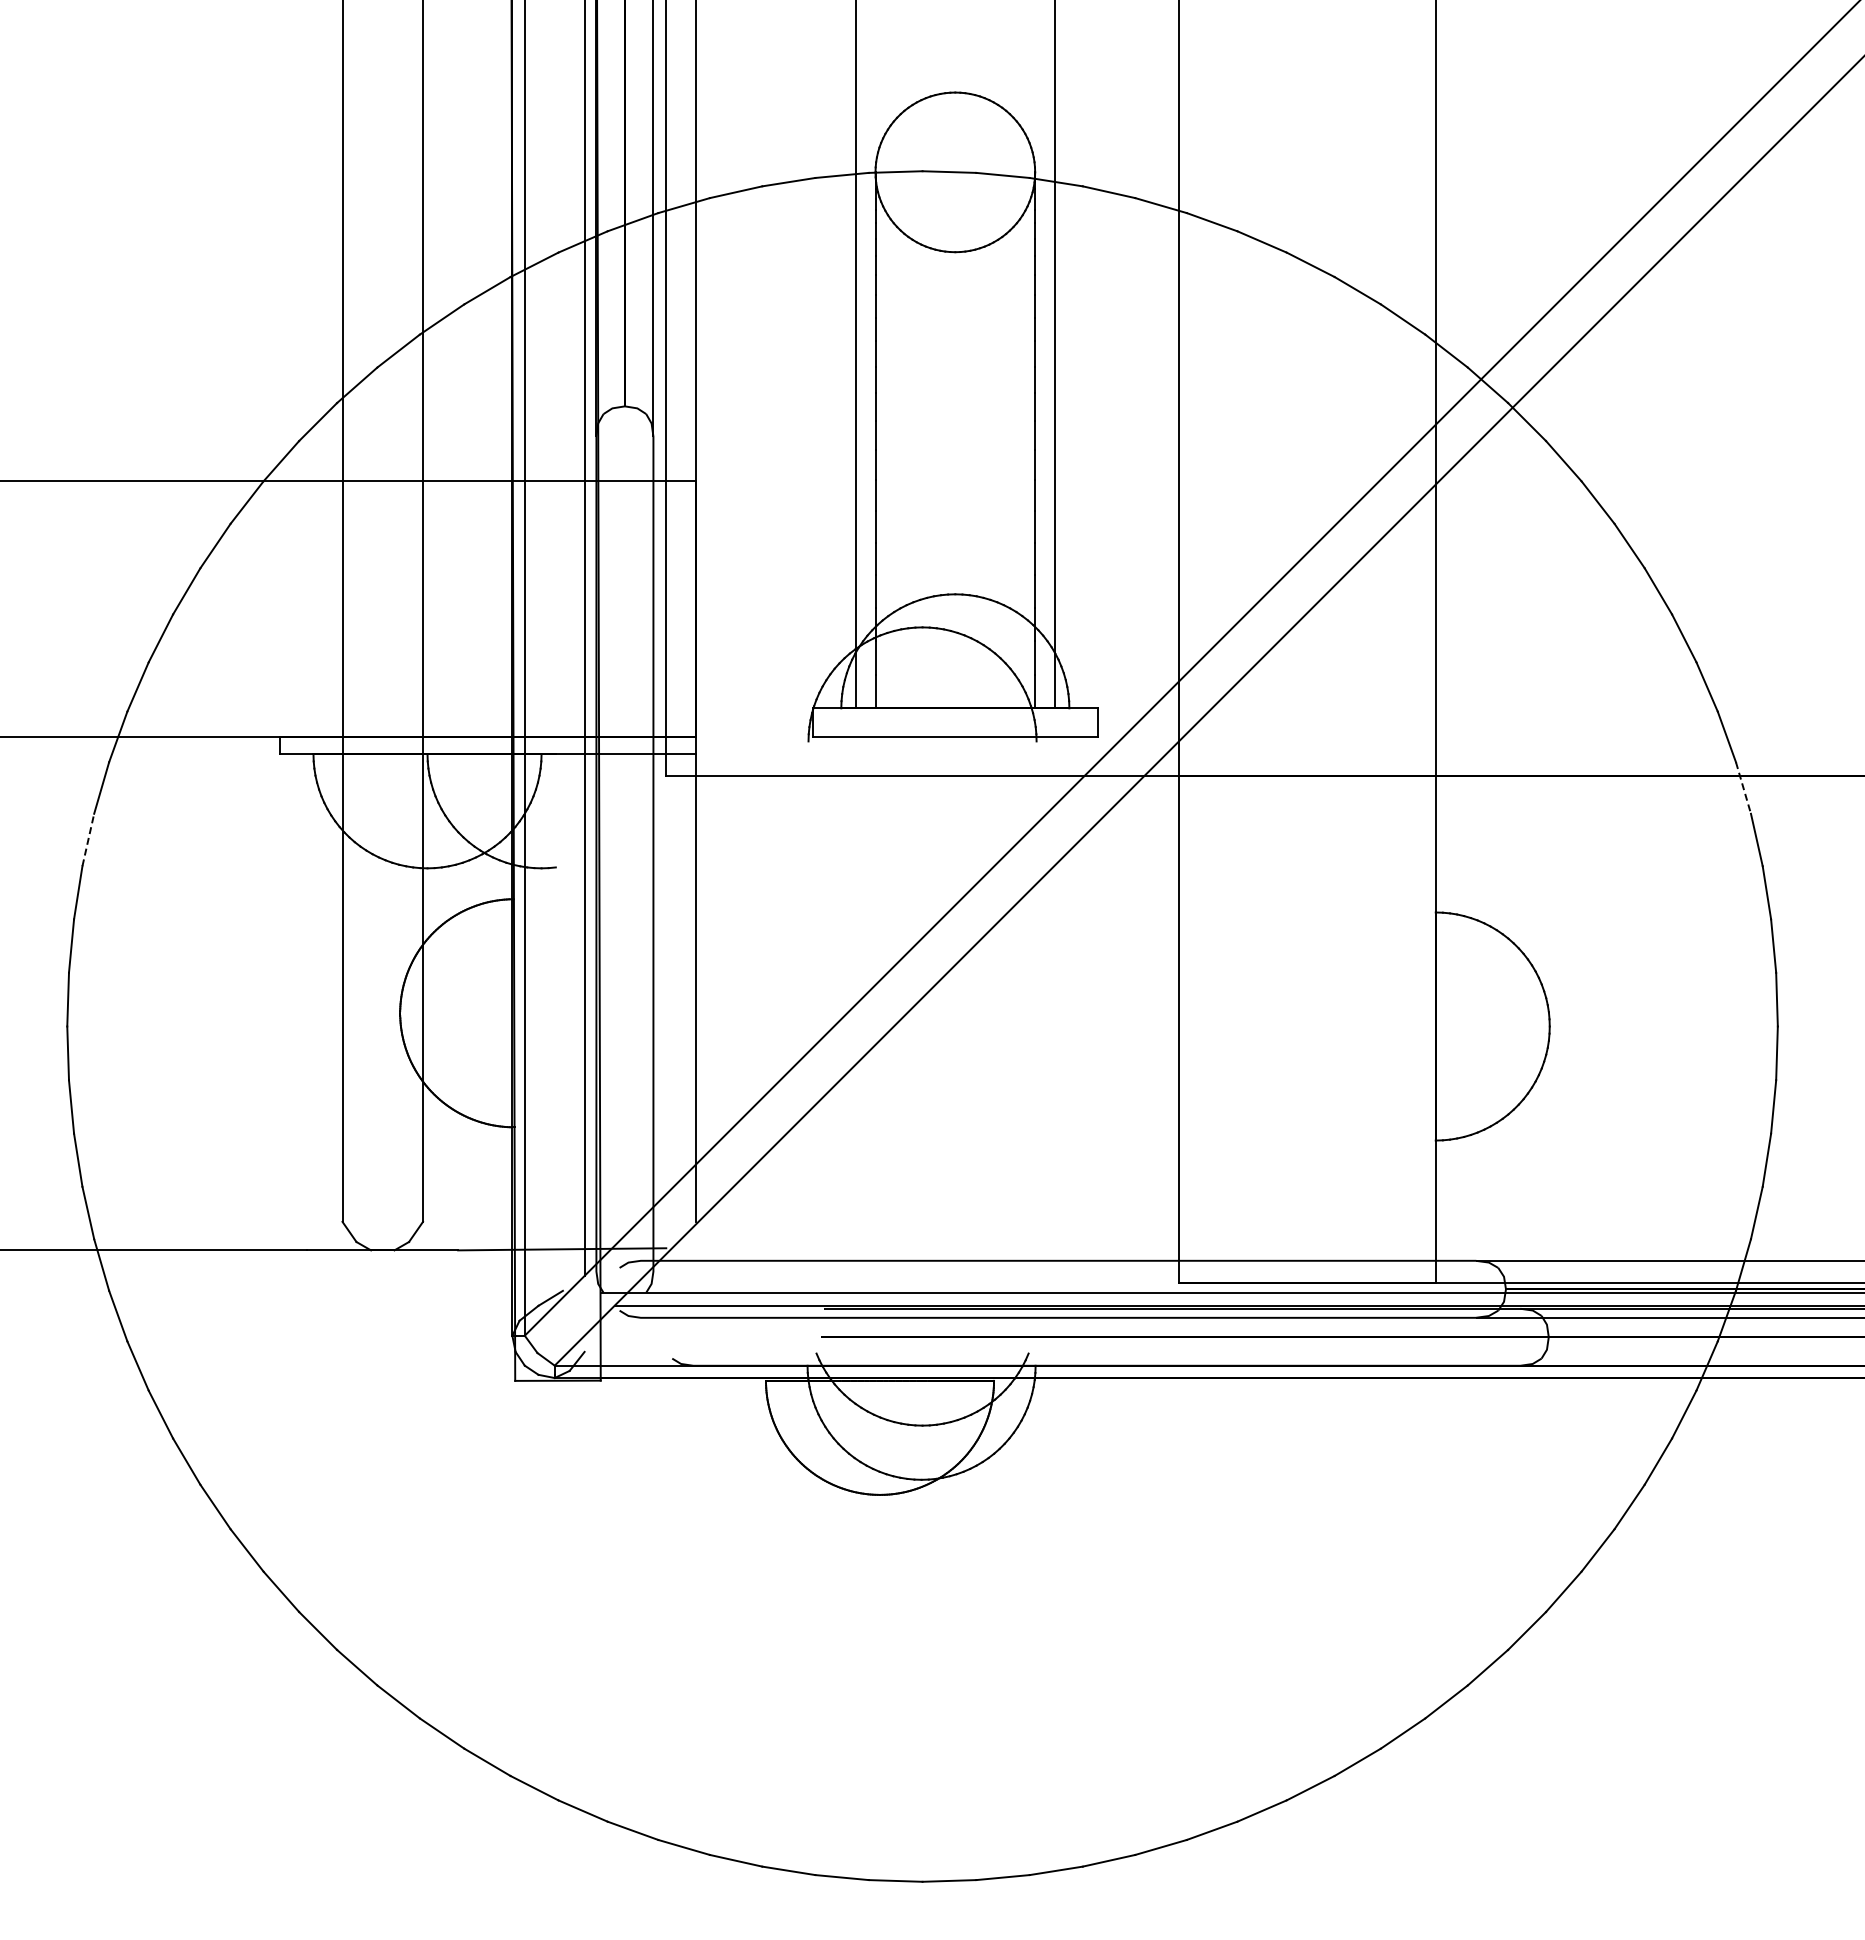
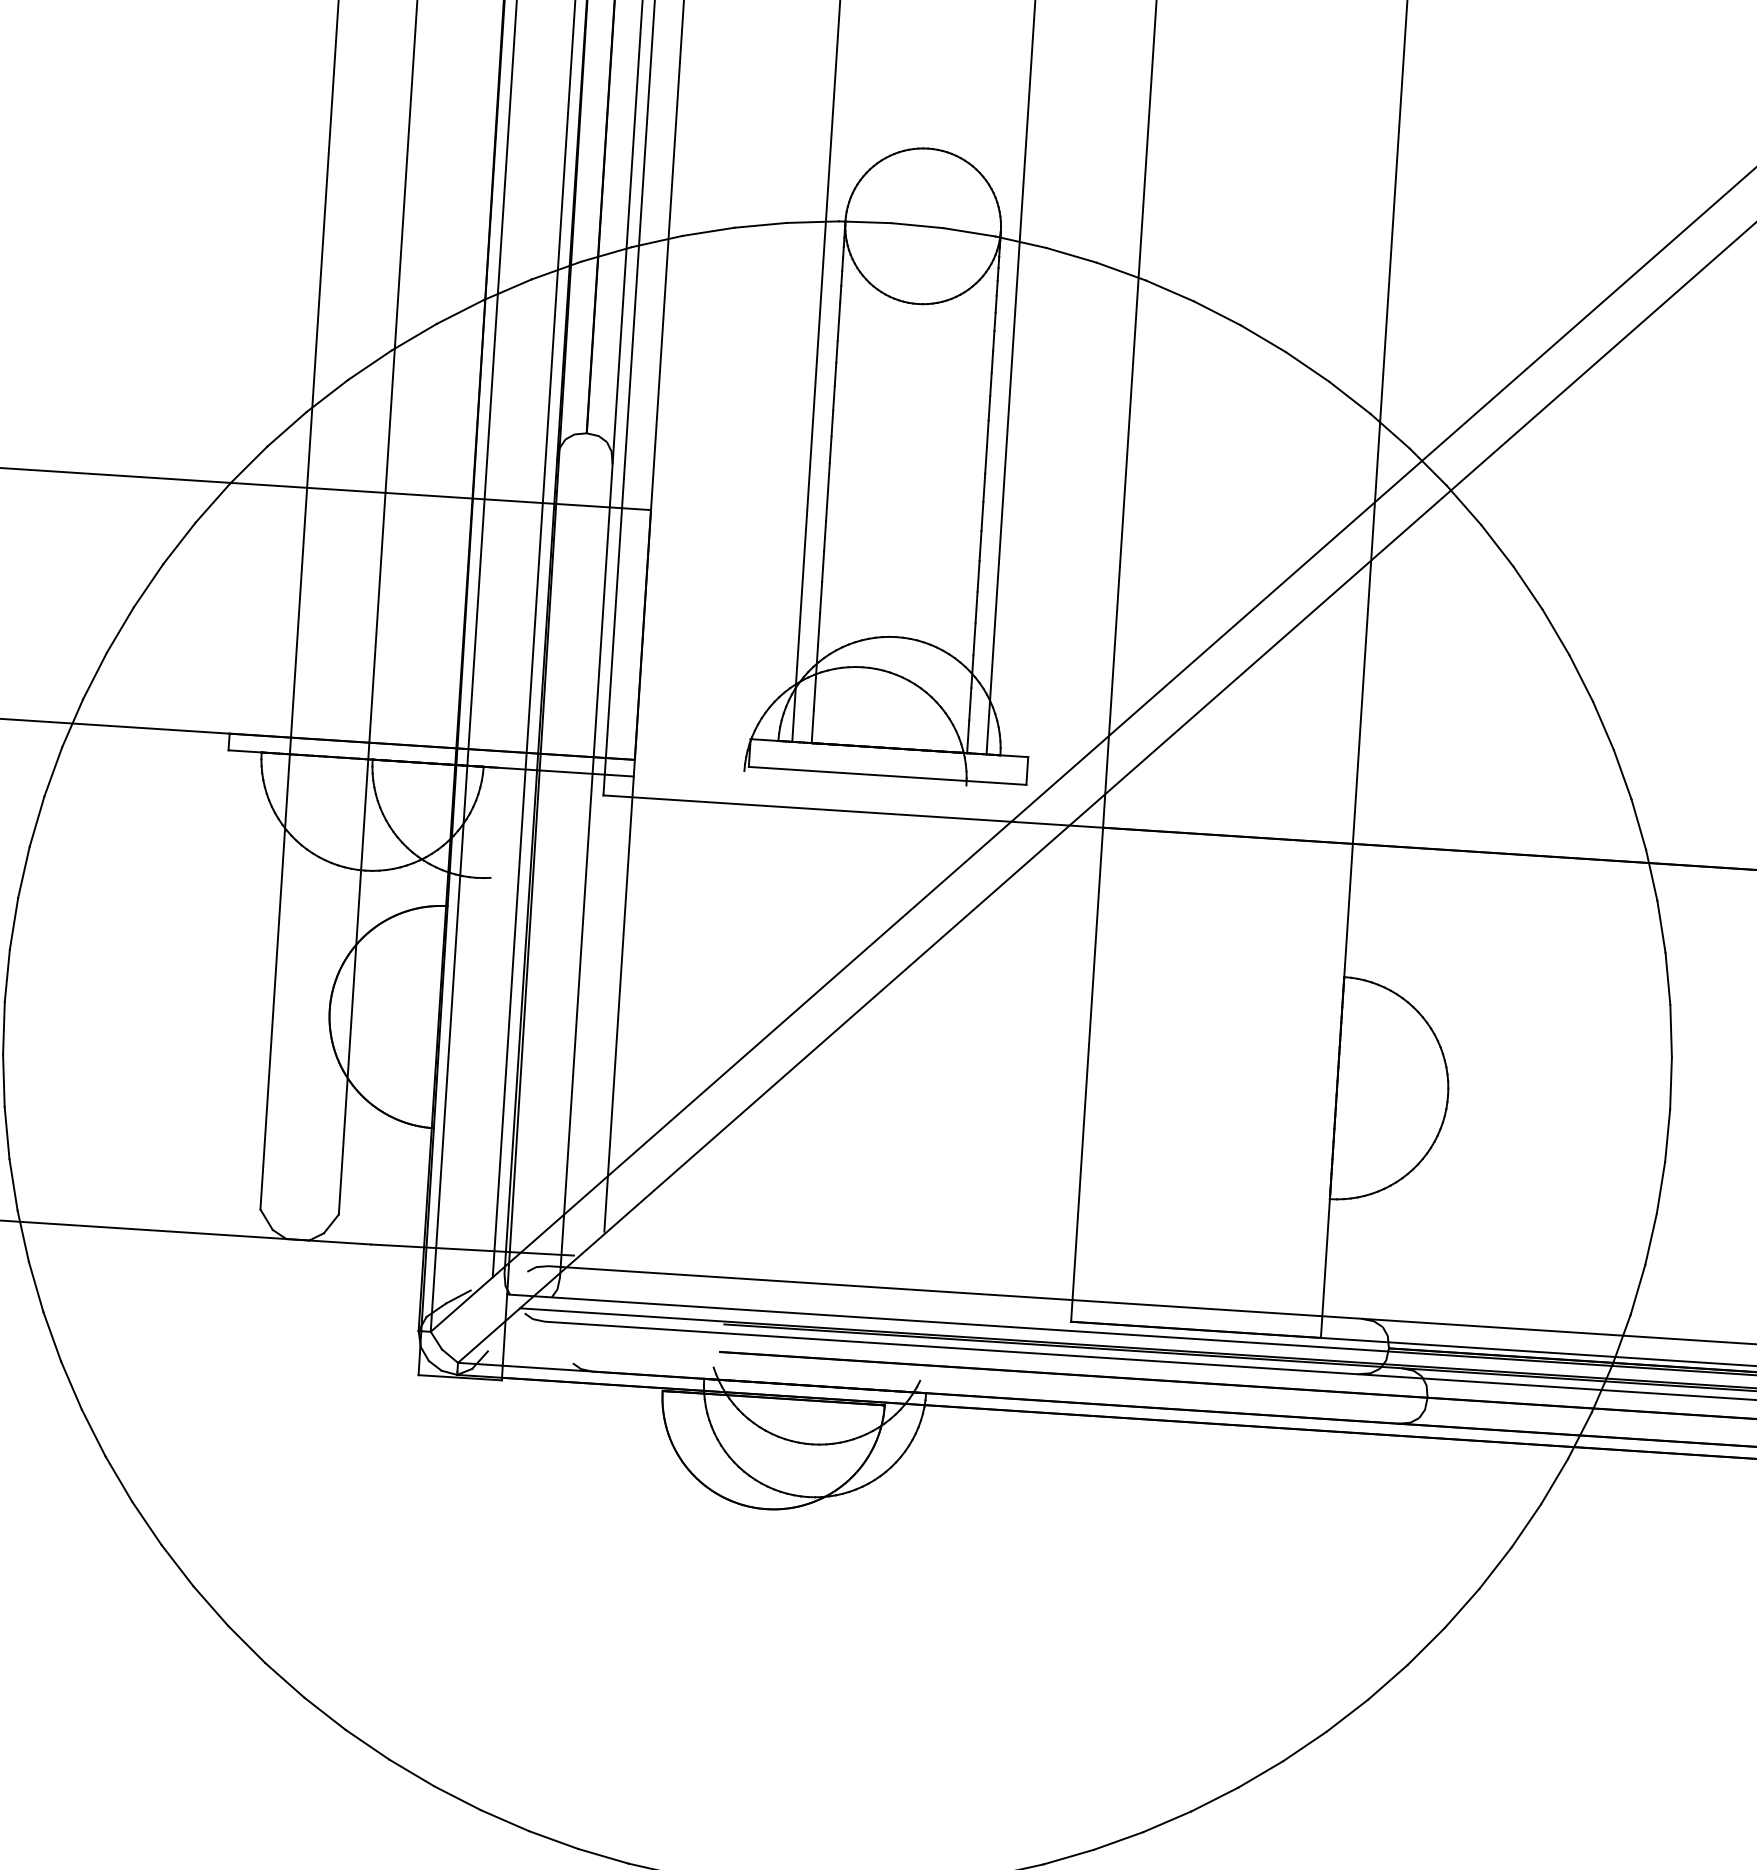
line: (1743, 788) -> (1651, 875), dashed -> solid
line: (88, 840) -> (37, 822), dashed -> solid

